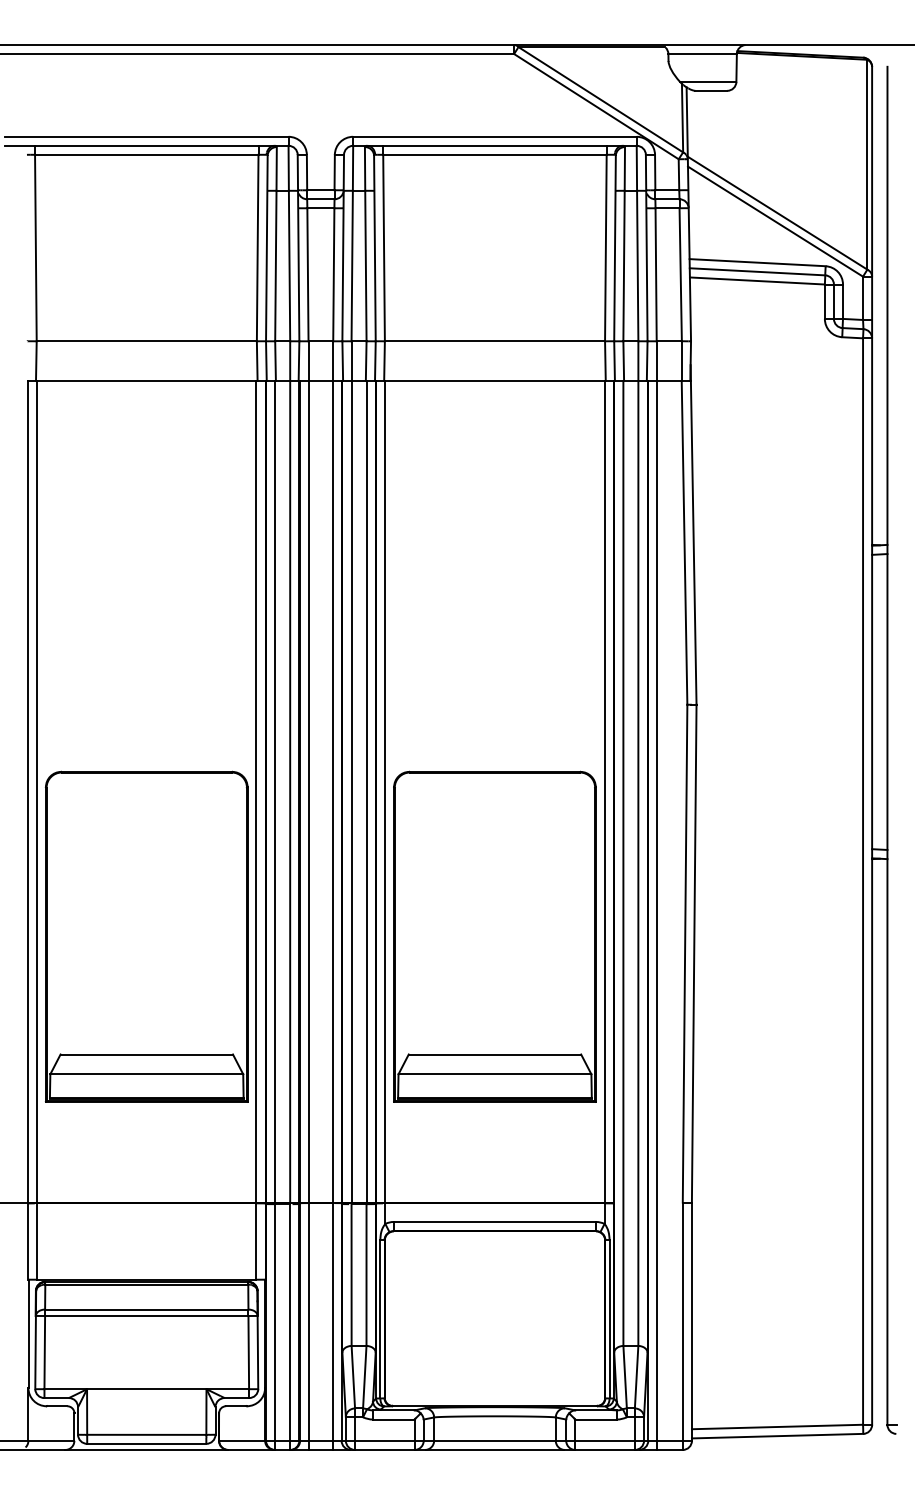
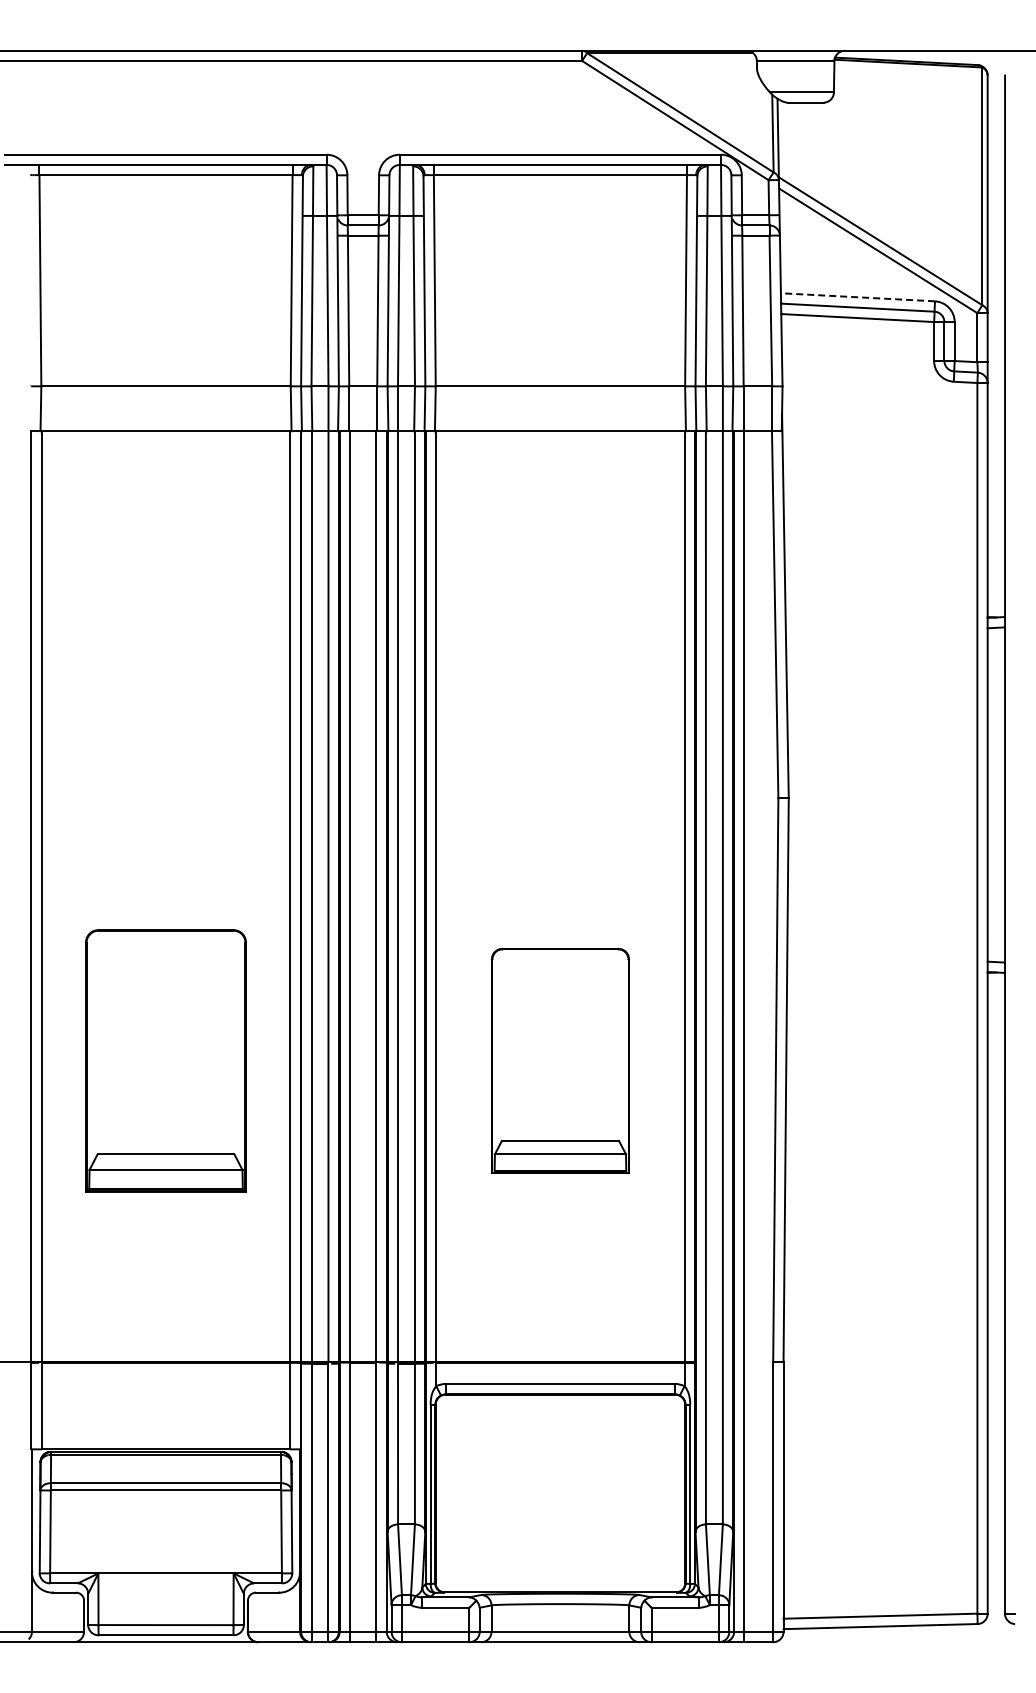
line: (757, 262) -> (857, 297), solid -> dashed
part: (146, 936) -> (165, 1060), size x0.7
part: (495, 936) -> (560, 1060), size x0.6

